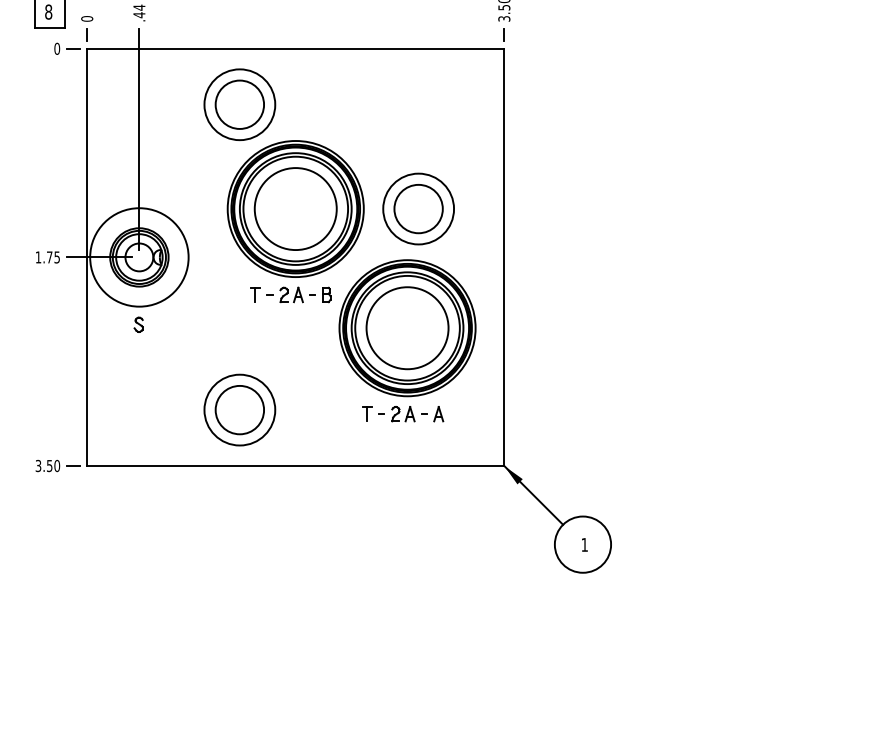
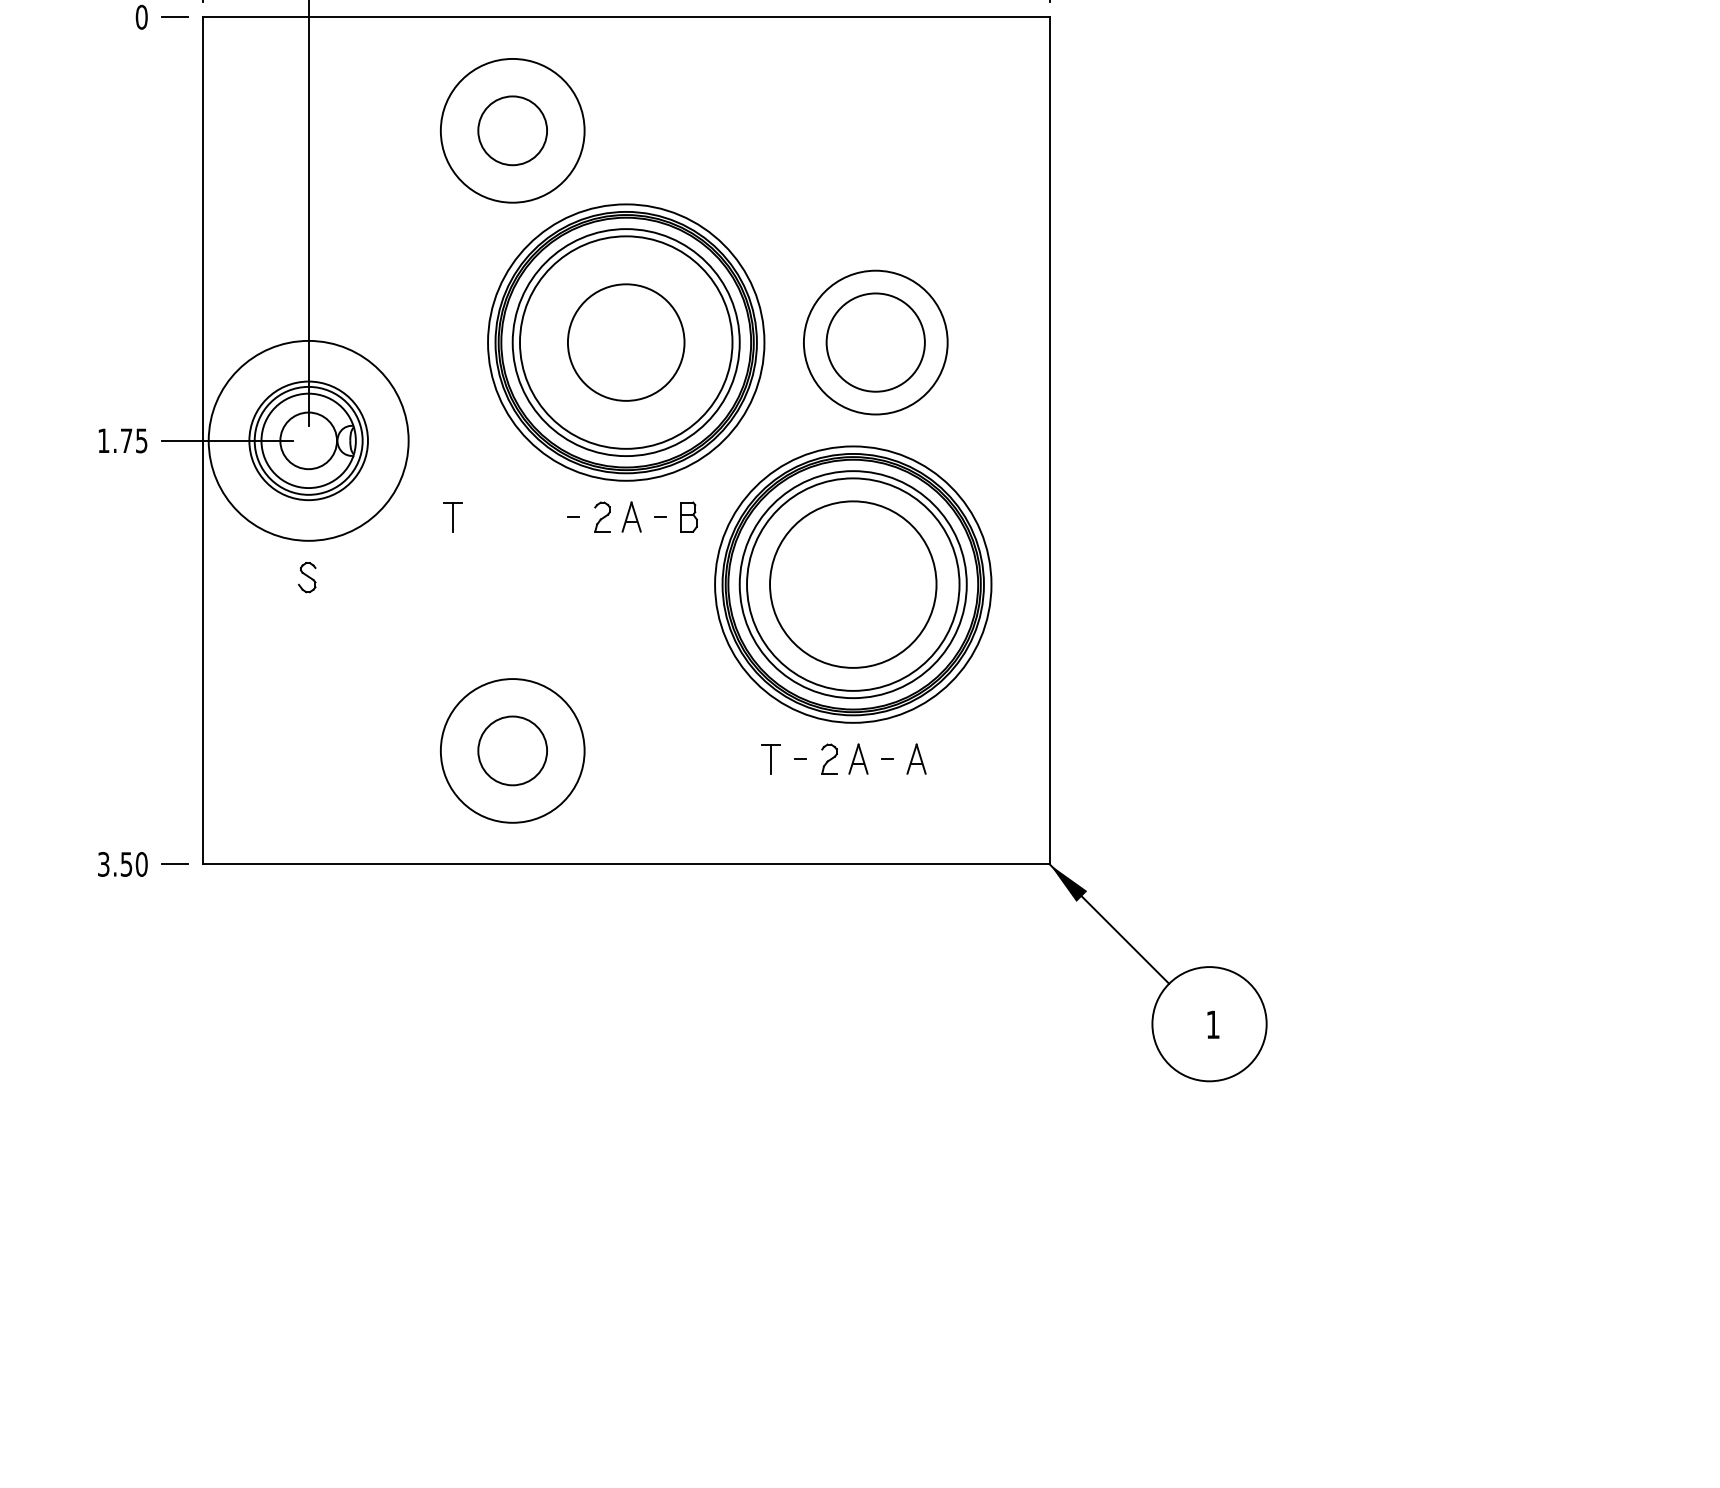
circle: (239, 104) -> (511, 130), size x0.7
circle: (295, 209) -> (625, 343), size x0.7
part: (255, 294) -> (453, 516), moved
circle: (239, 409) -> (511, 749), size x0.7

